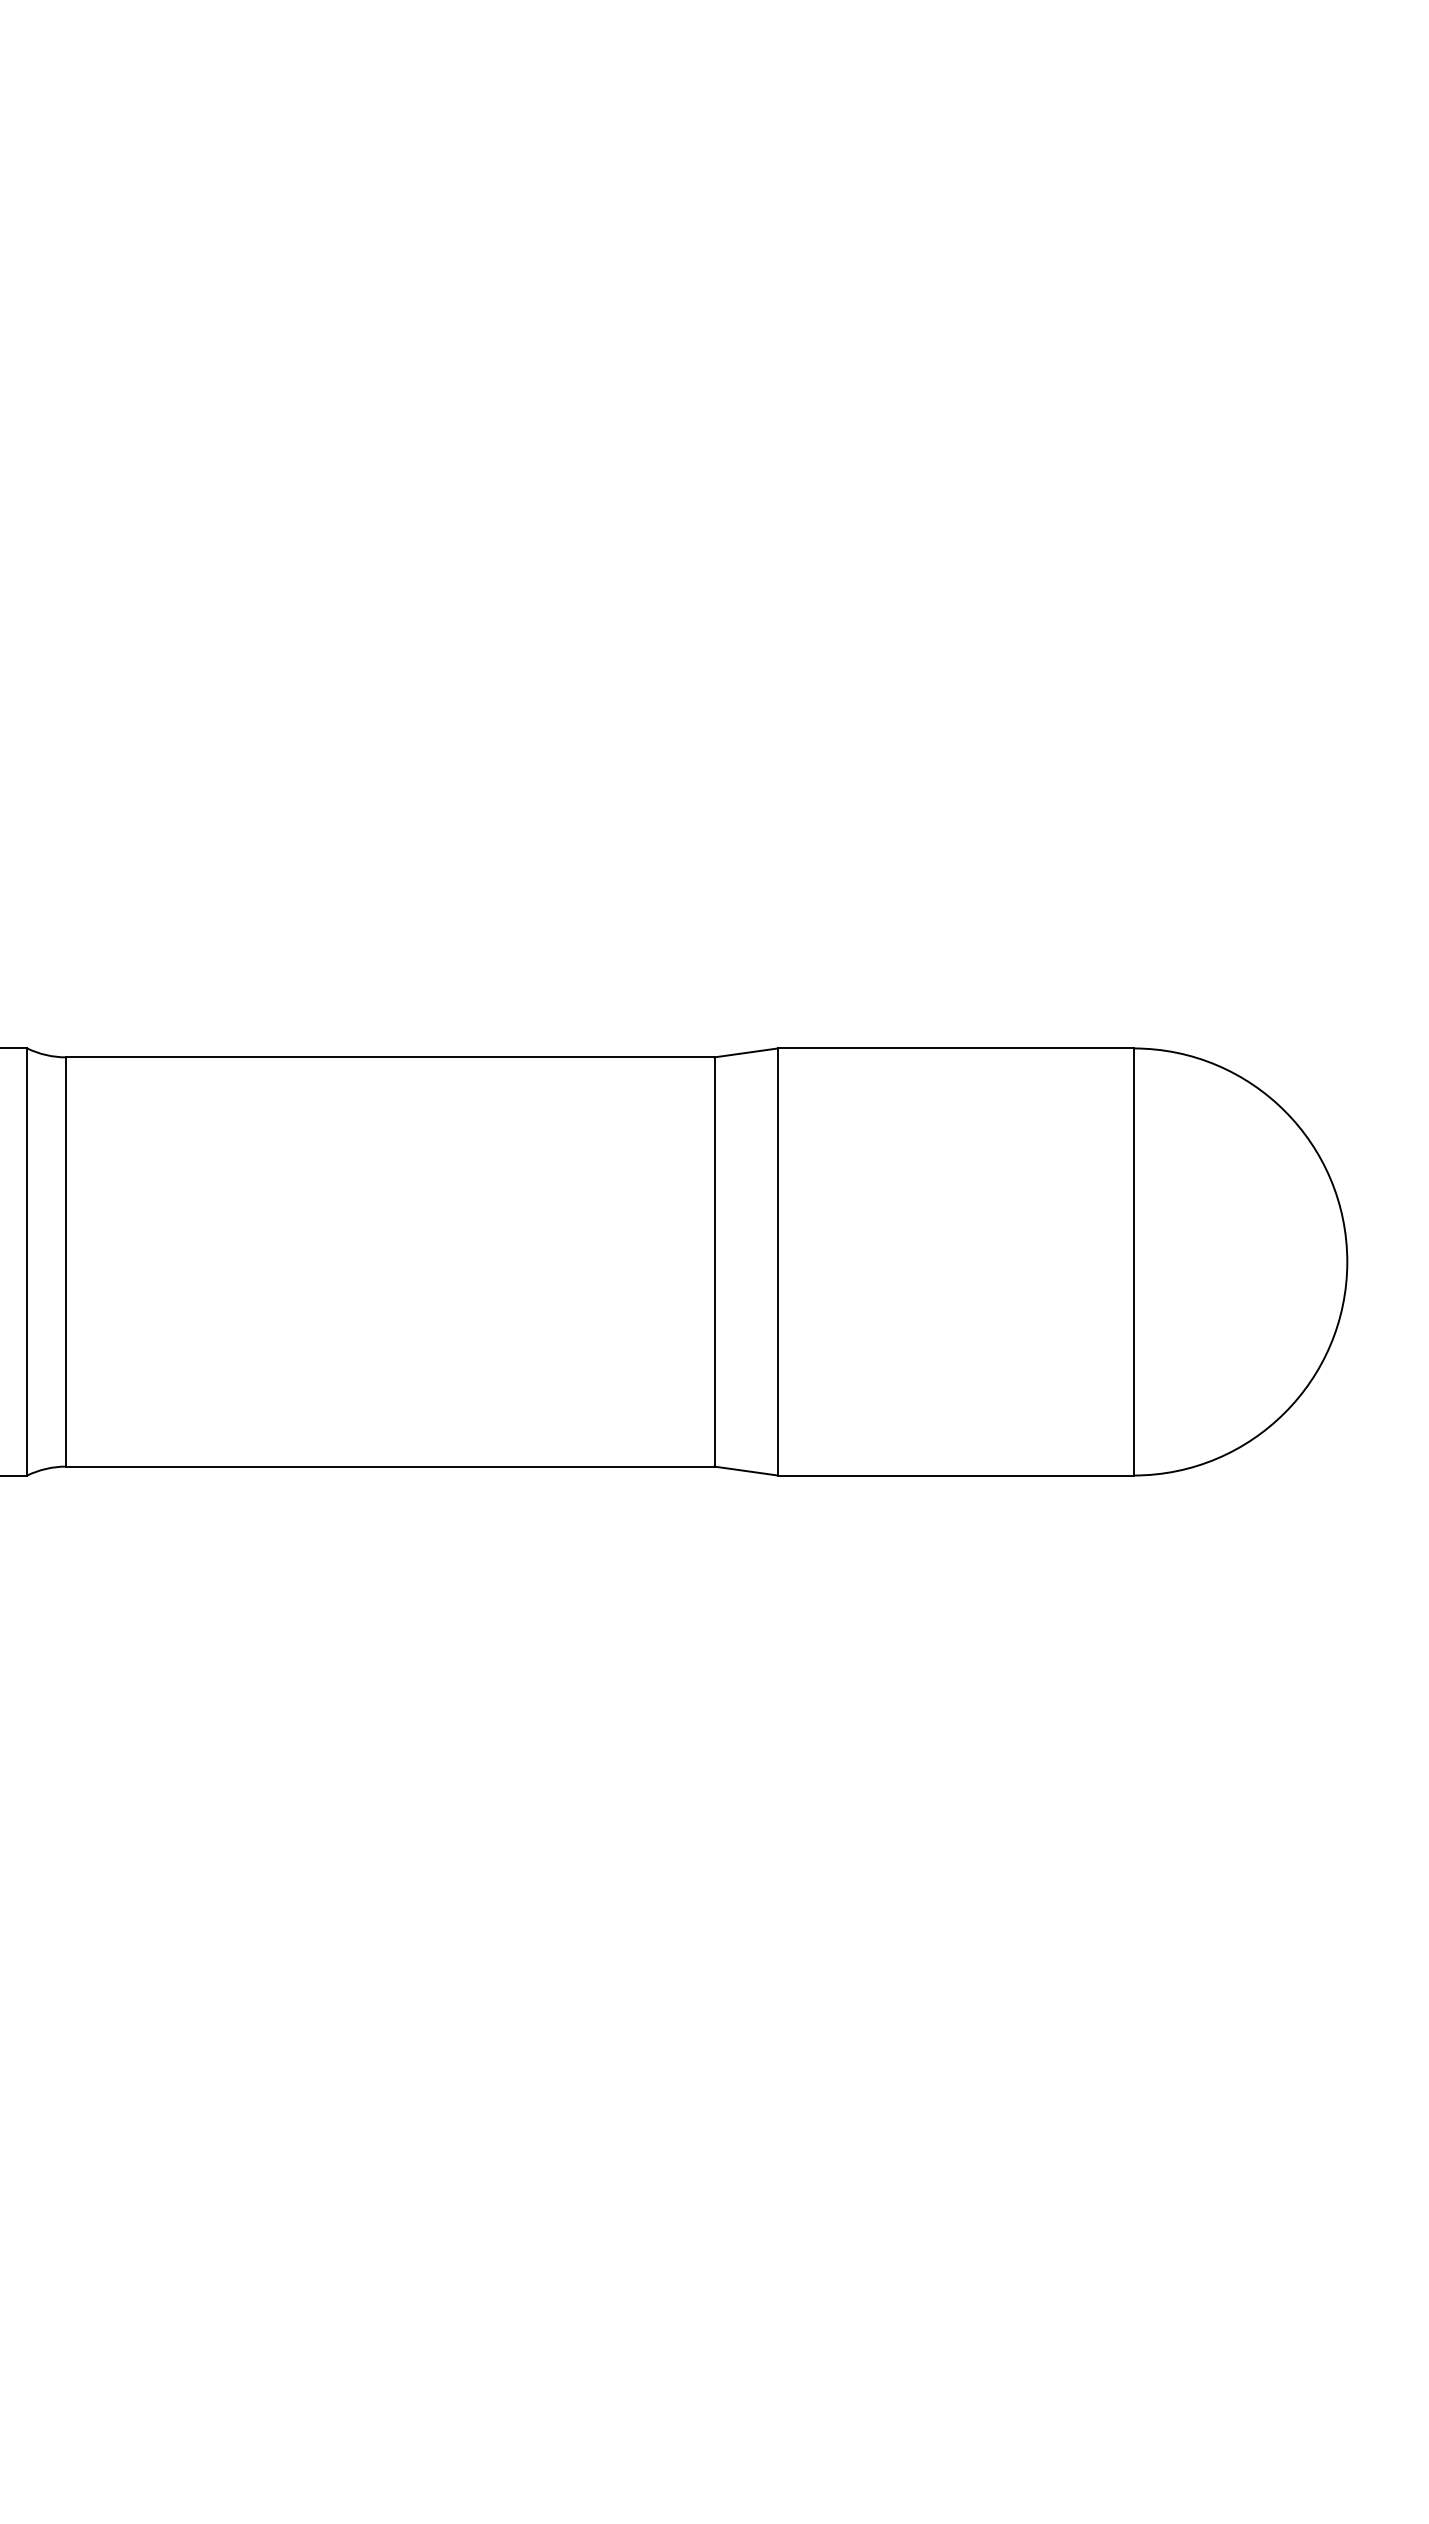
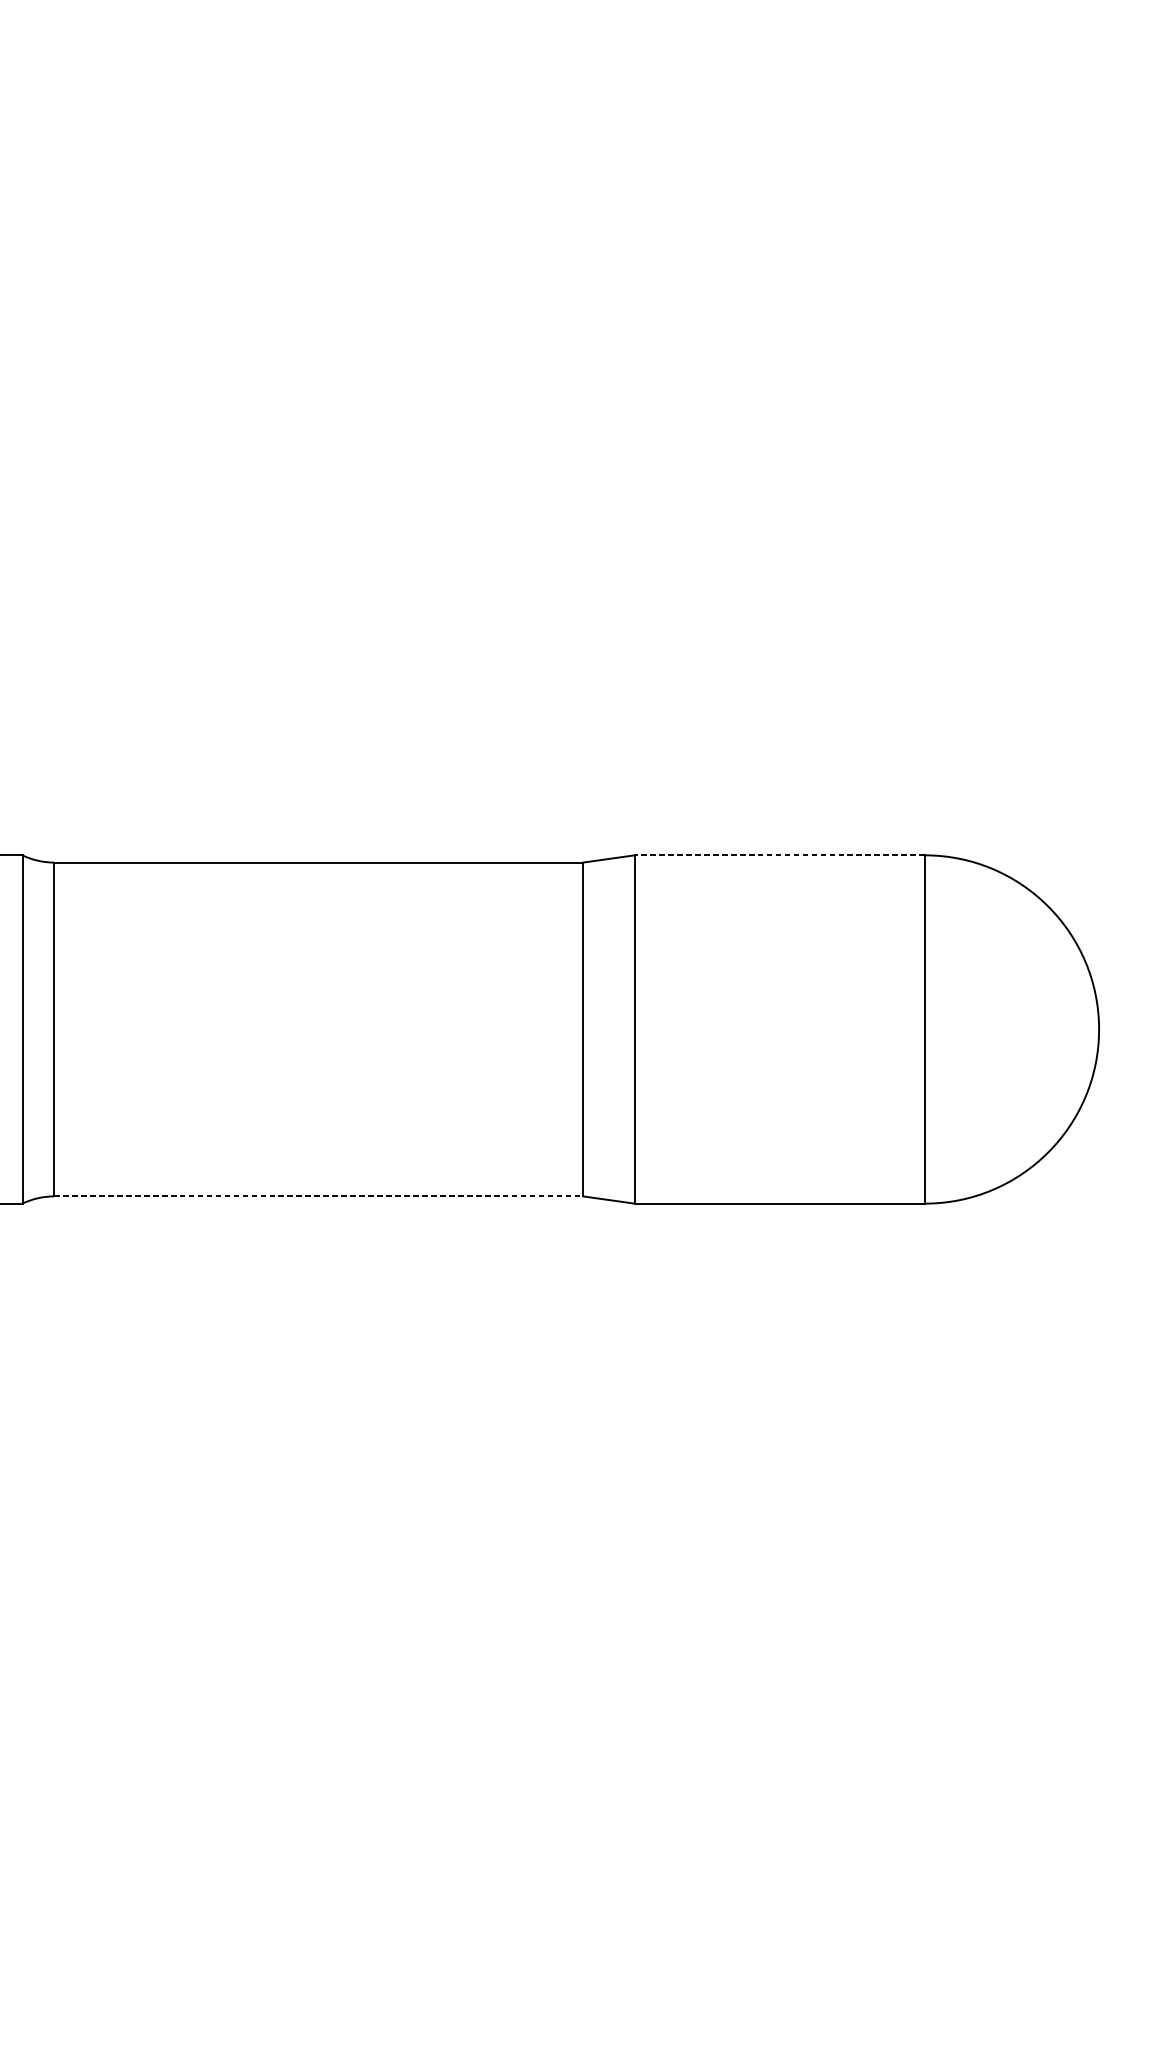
line: (955, 1048) -> (779, 855), solid -> dashed
line: (390, 1466) -> (318, 1196), solid -> dashed

